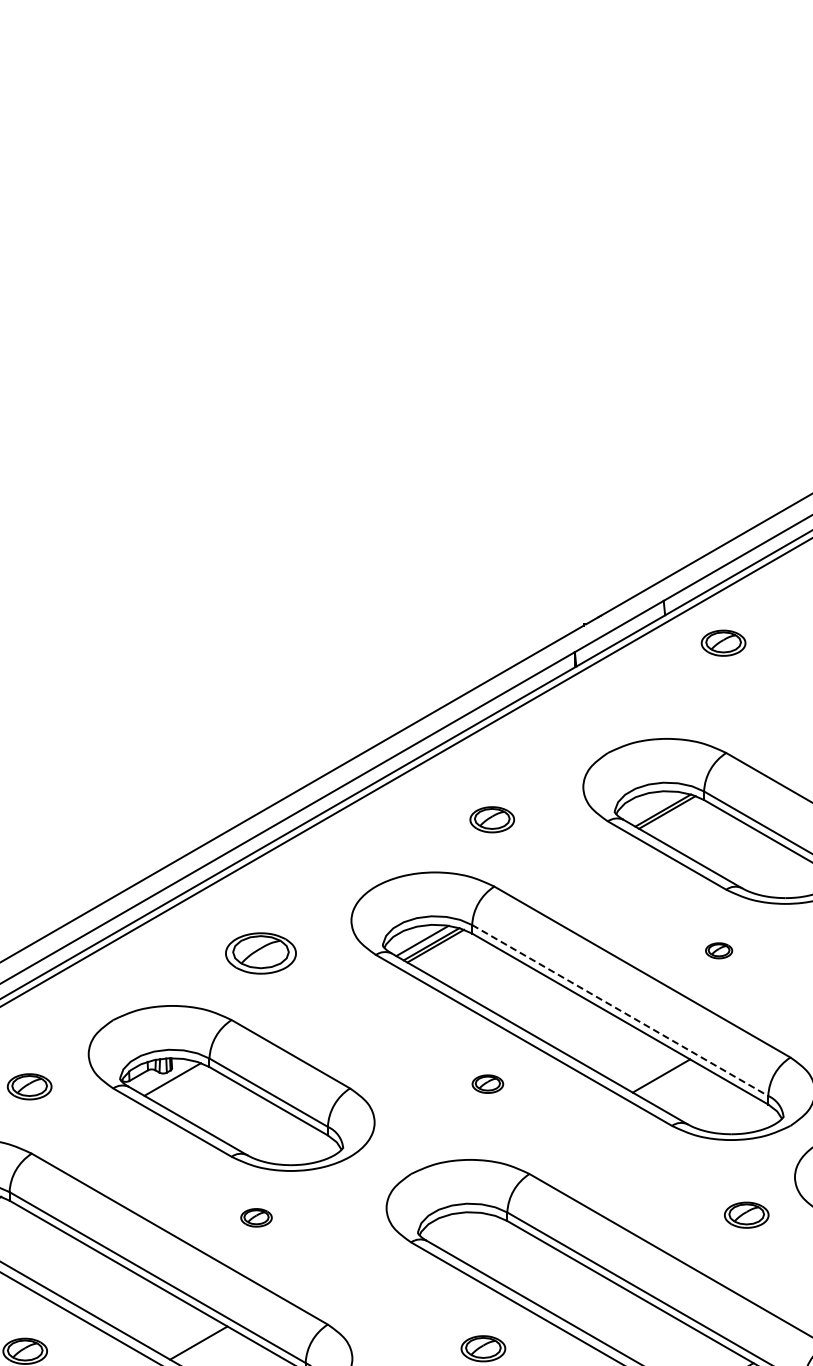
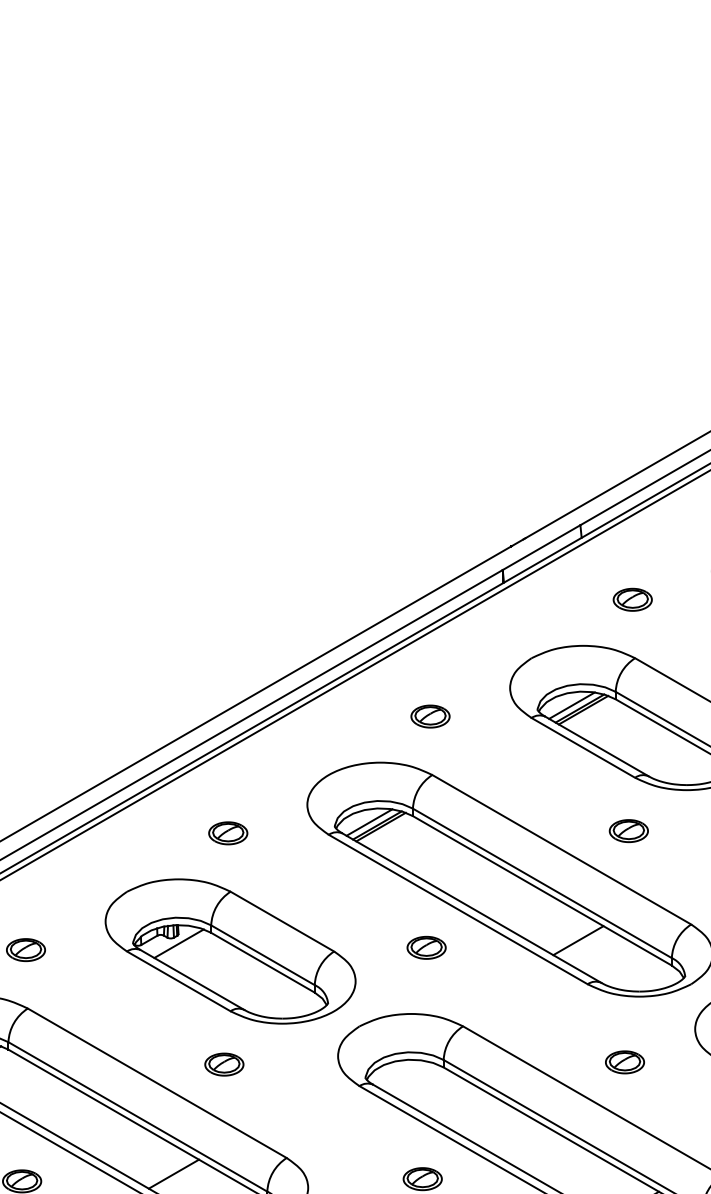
part: (723, 642) -> (632, 599), moved
line: (653, 807) -> (571, 705), added
part: (718, 950) -> (628, 830), size x1.67
part: (260, 952) -> (227, 832), size x0.62
line: (620, 1010) -> (542, 883), dashed -> solid
part: (487, 1083) -> (426, 947), size x1.43
part: (231, 1088) -> (230, 951), moved
part: (746, 1214) -> (624, 1061), moved
part: (256, 1217) -> (224, 1064), size x1.43

